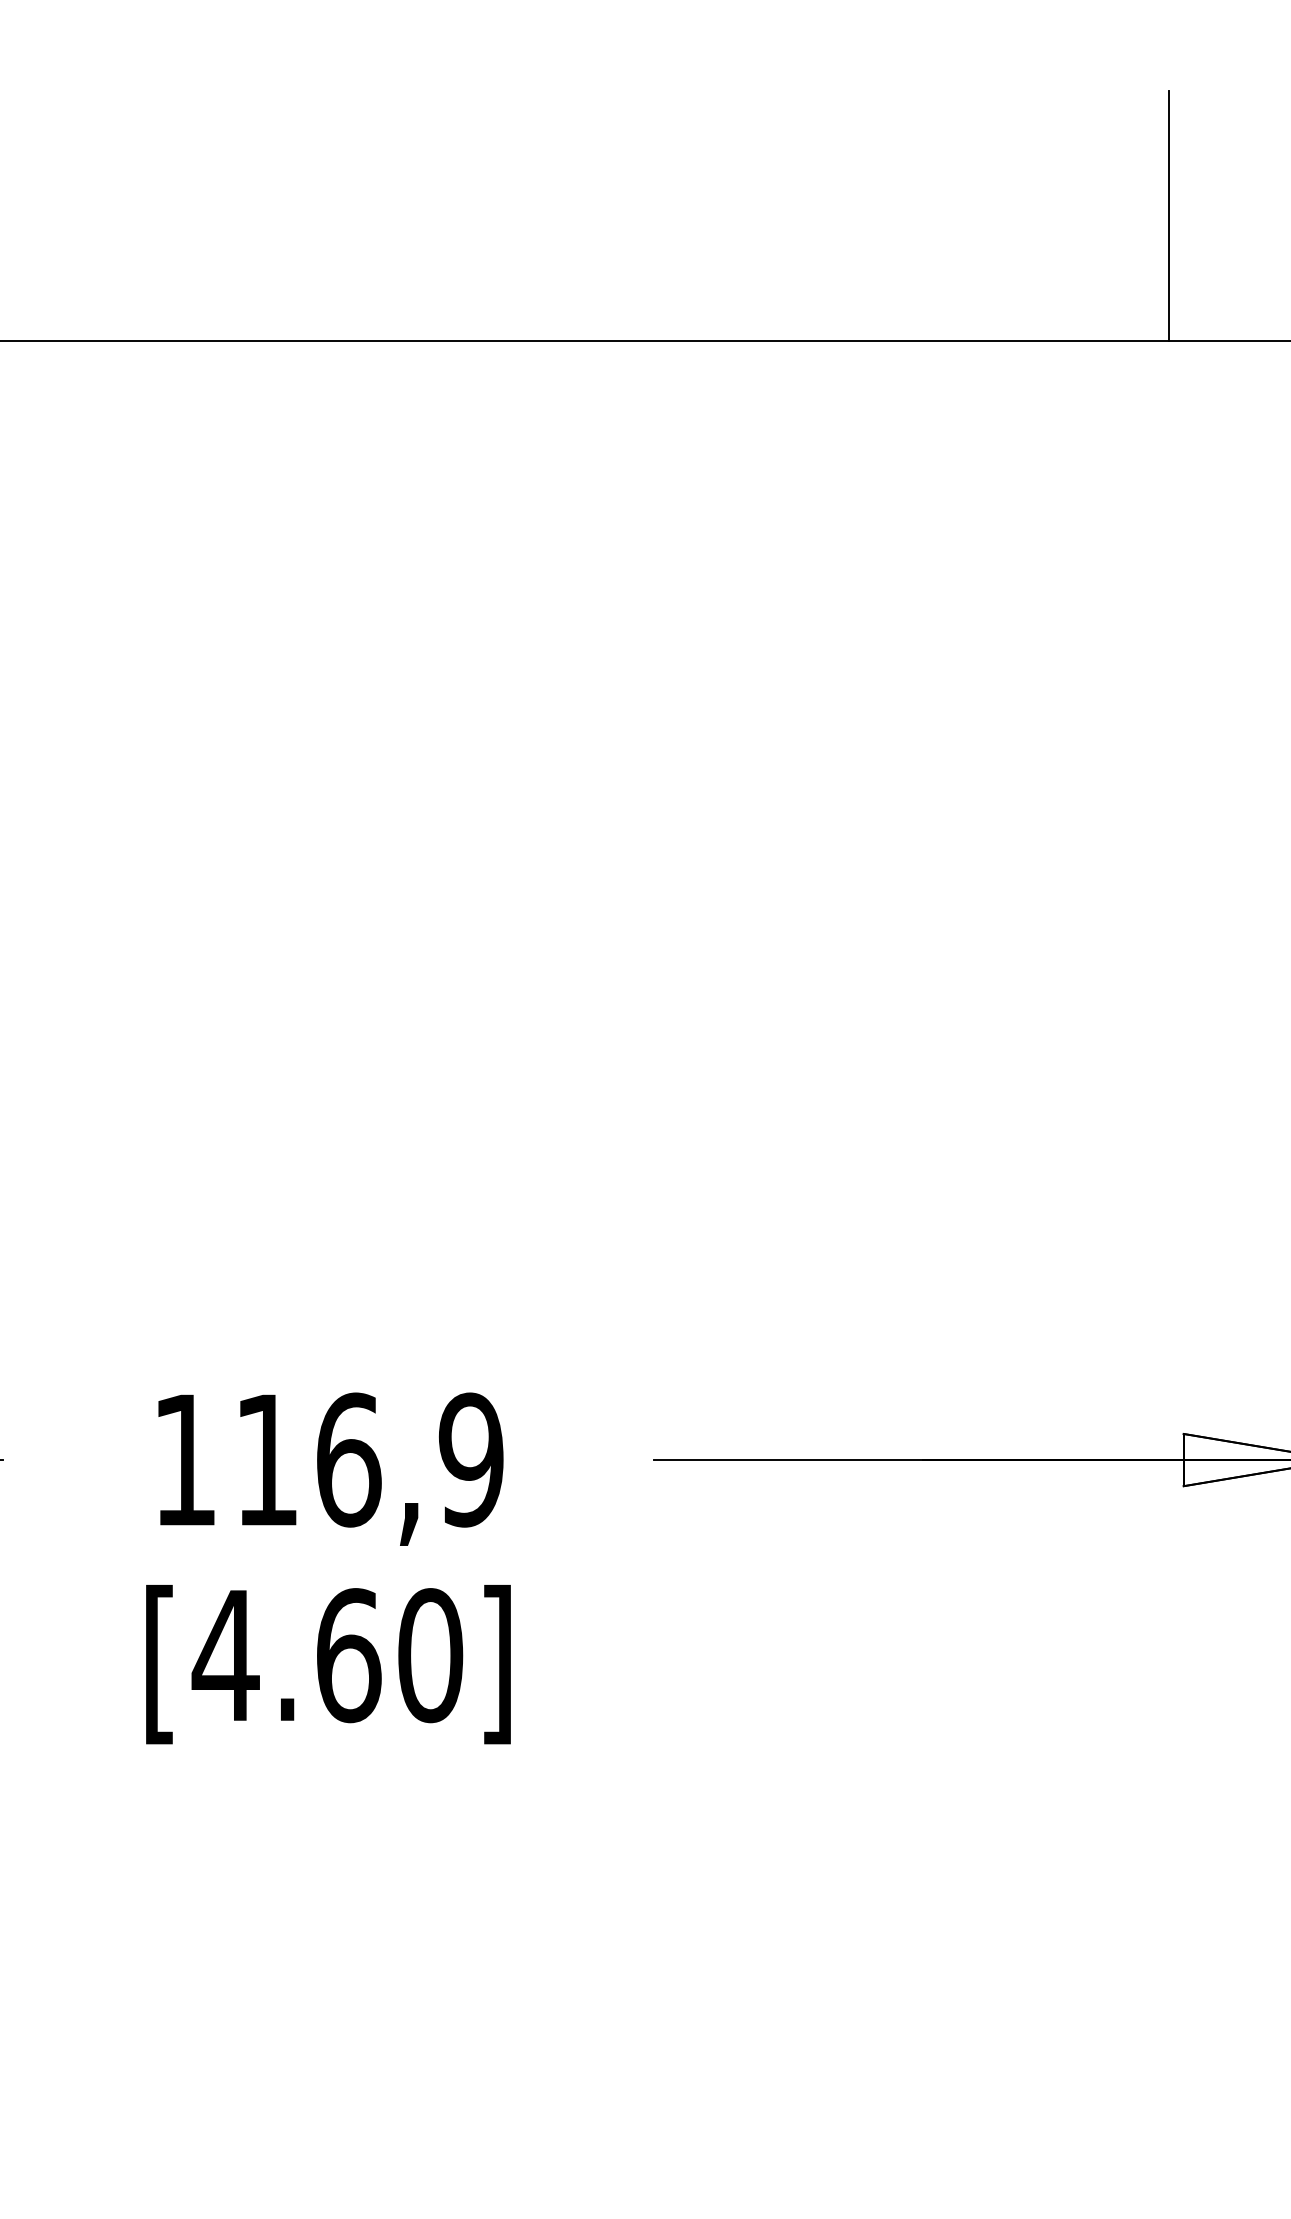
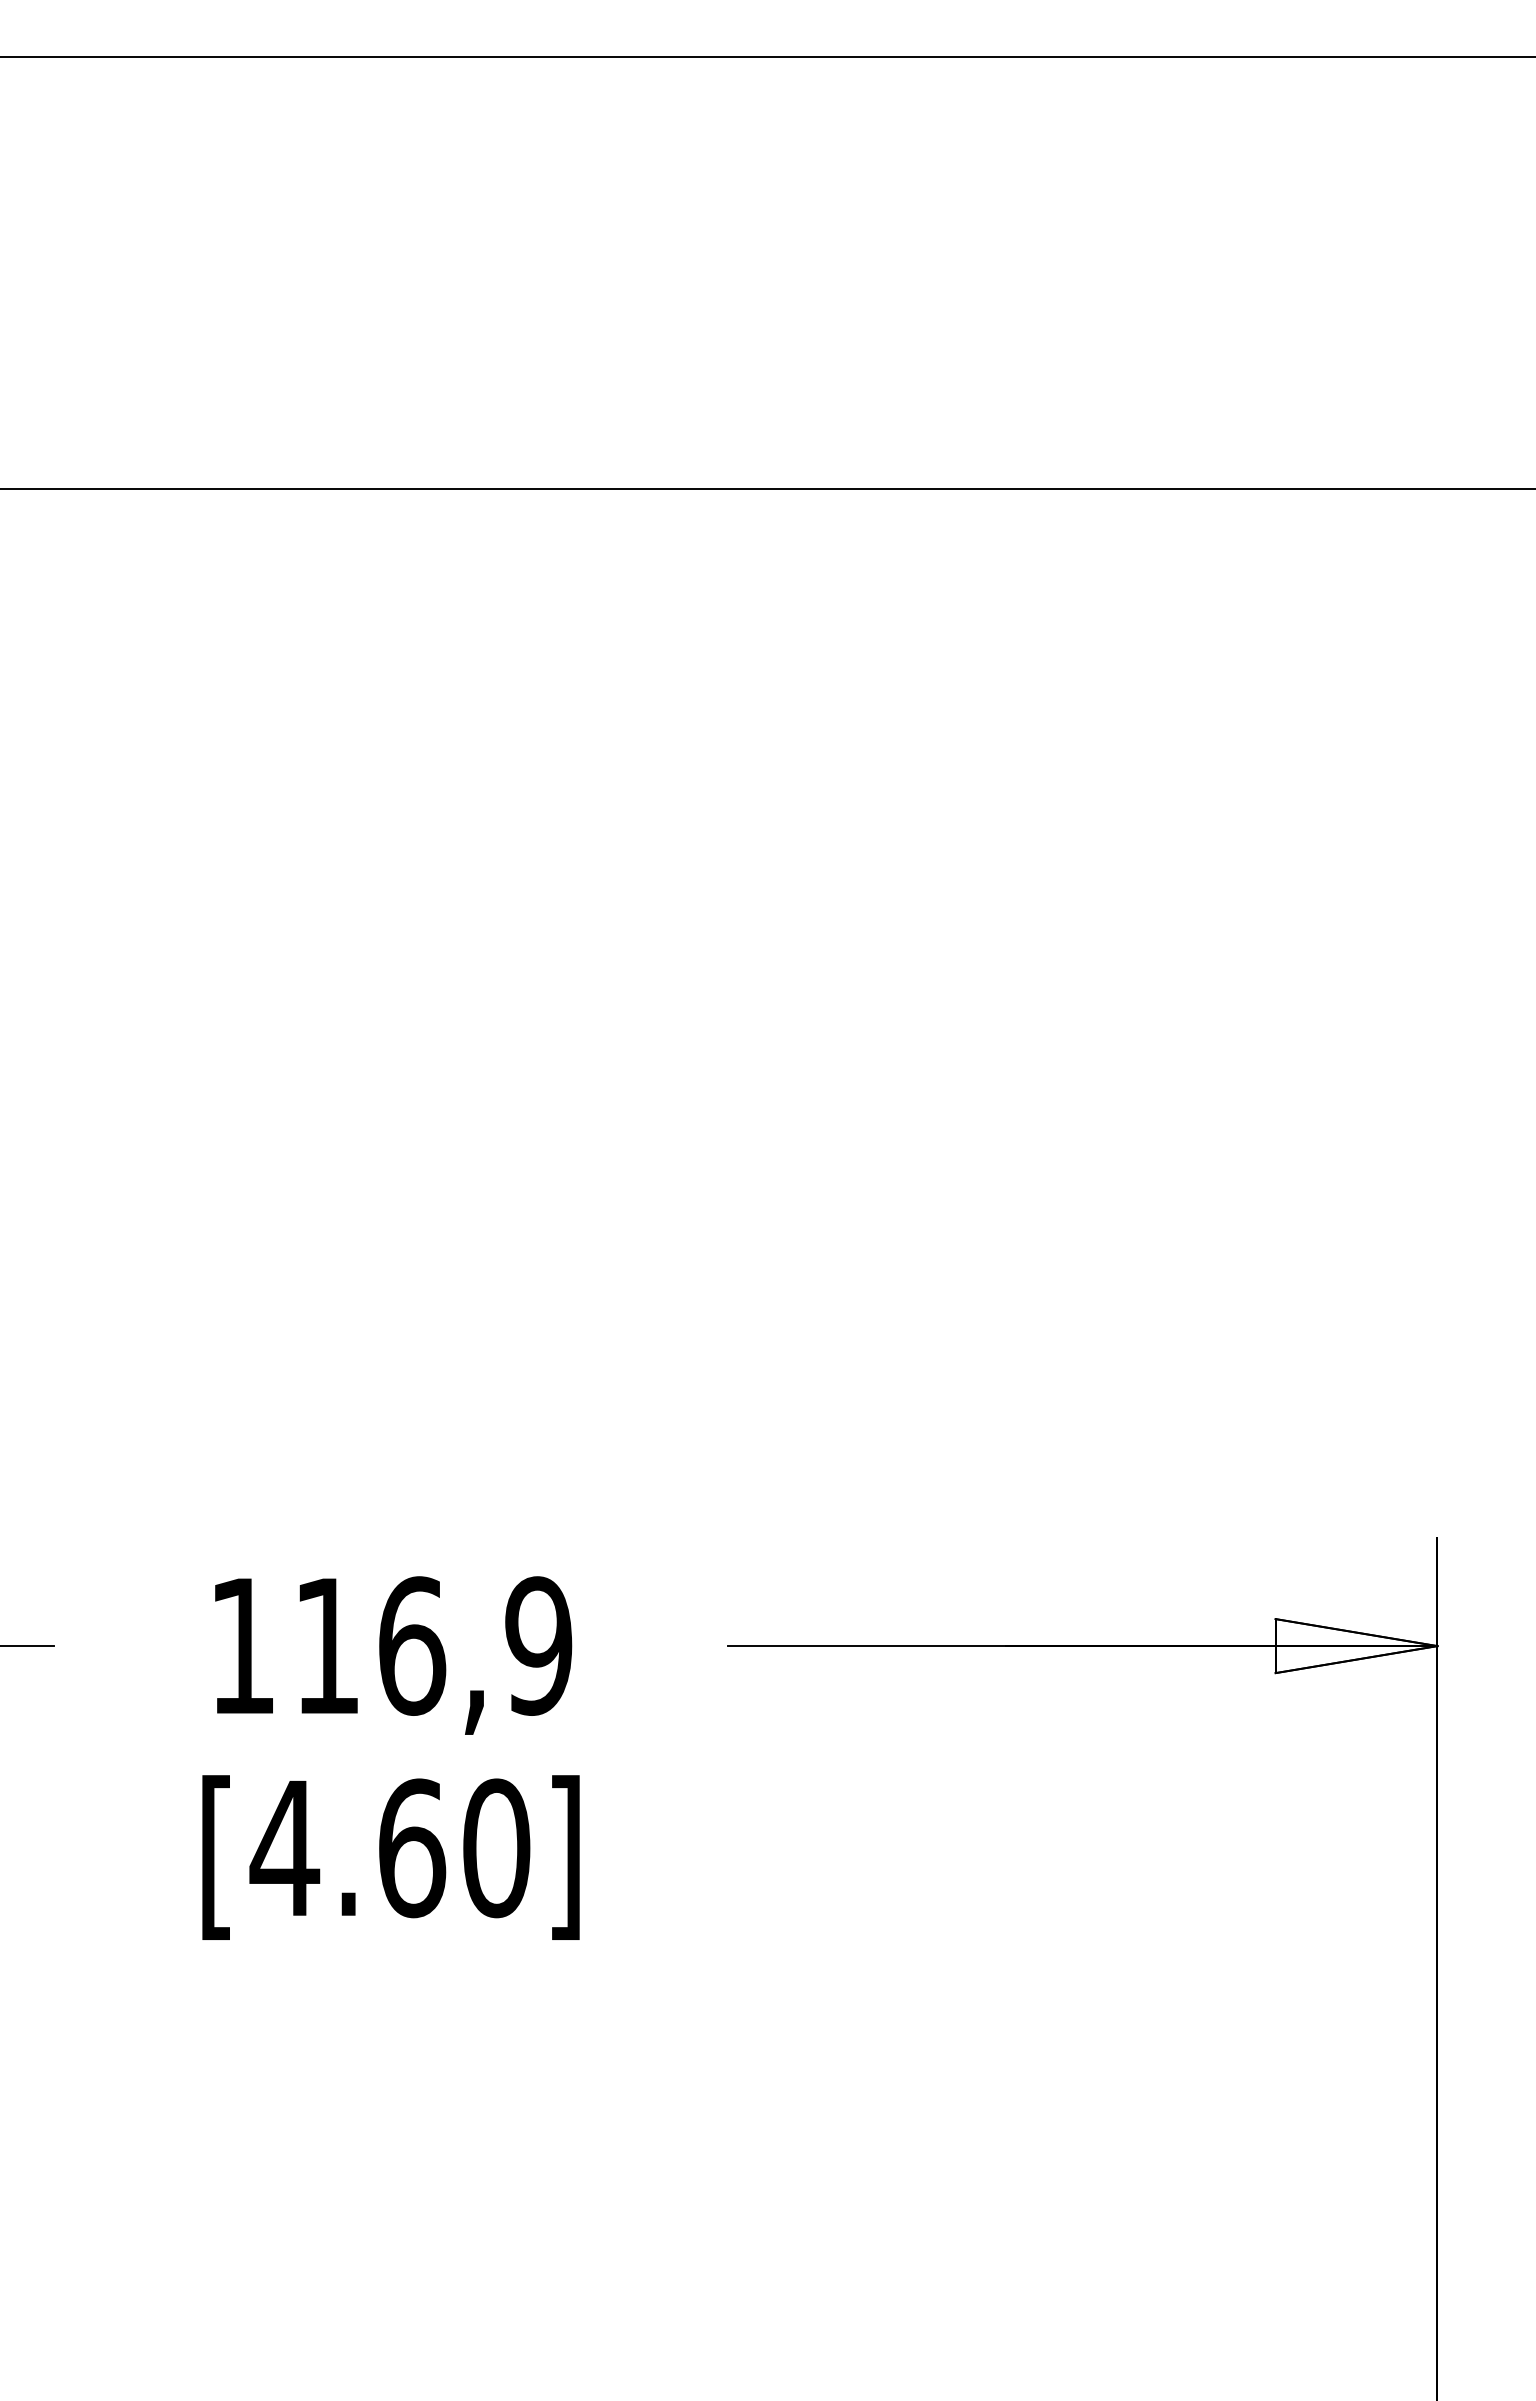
line: (1169, 215) -> (1260, 358), removed

